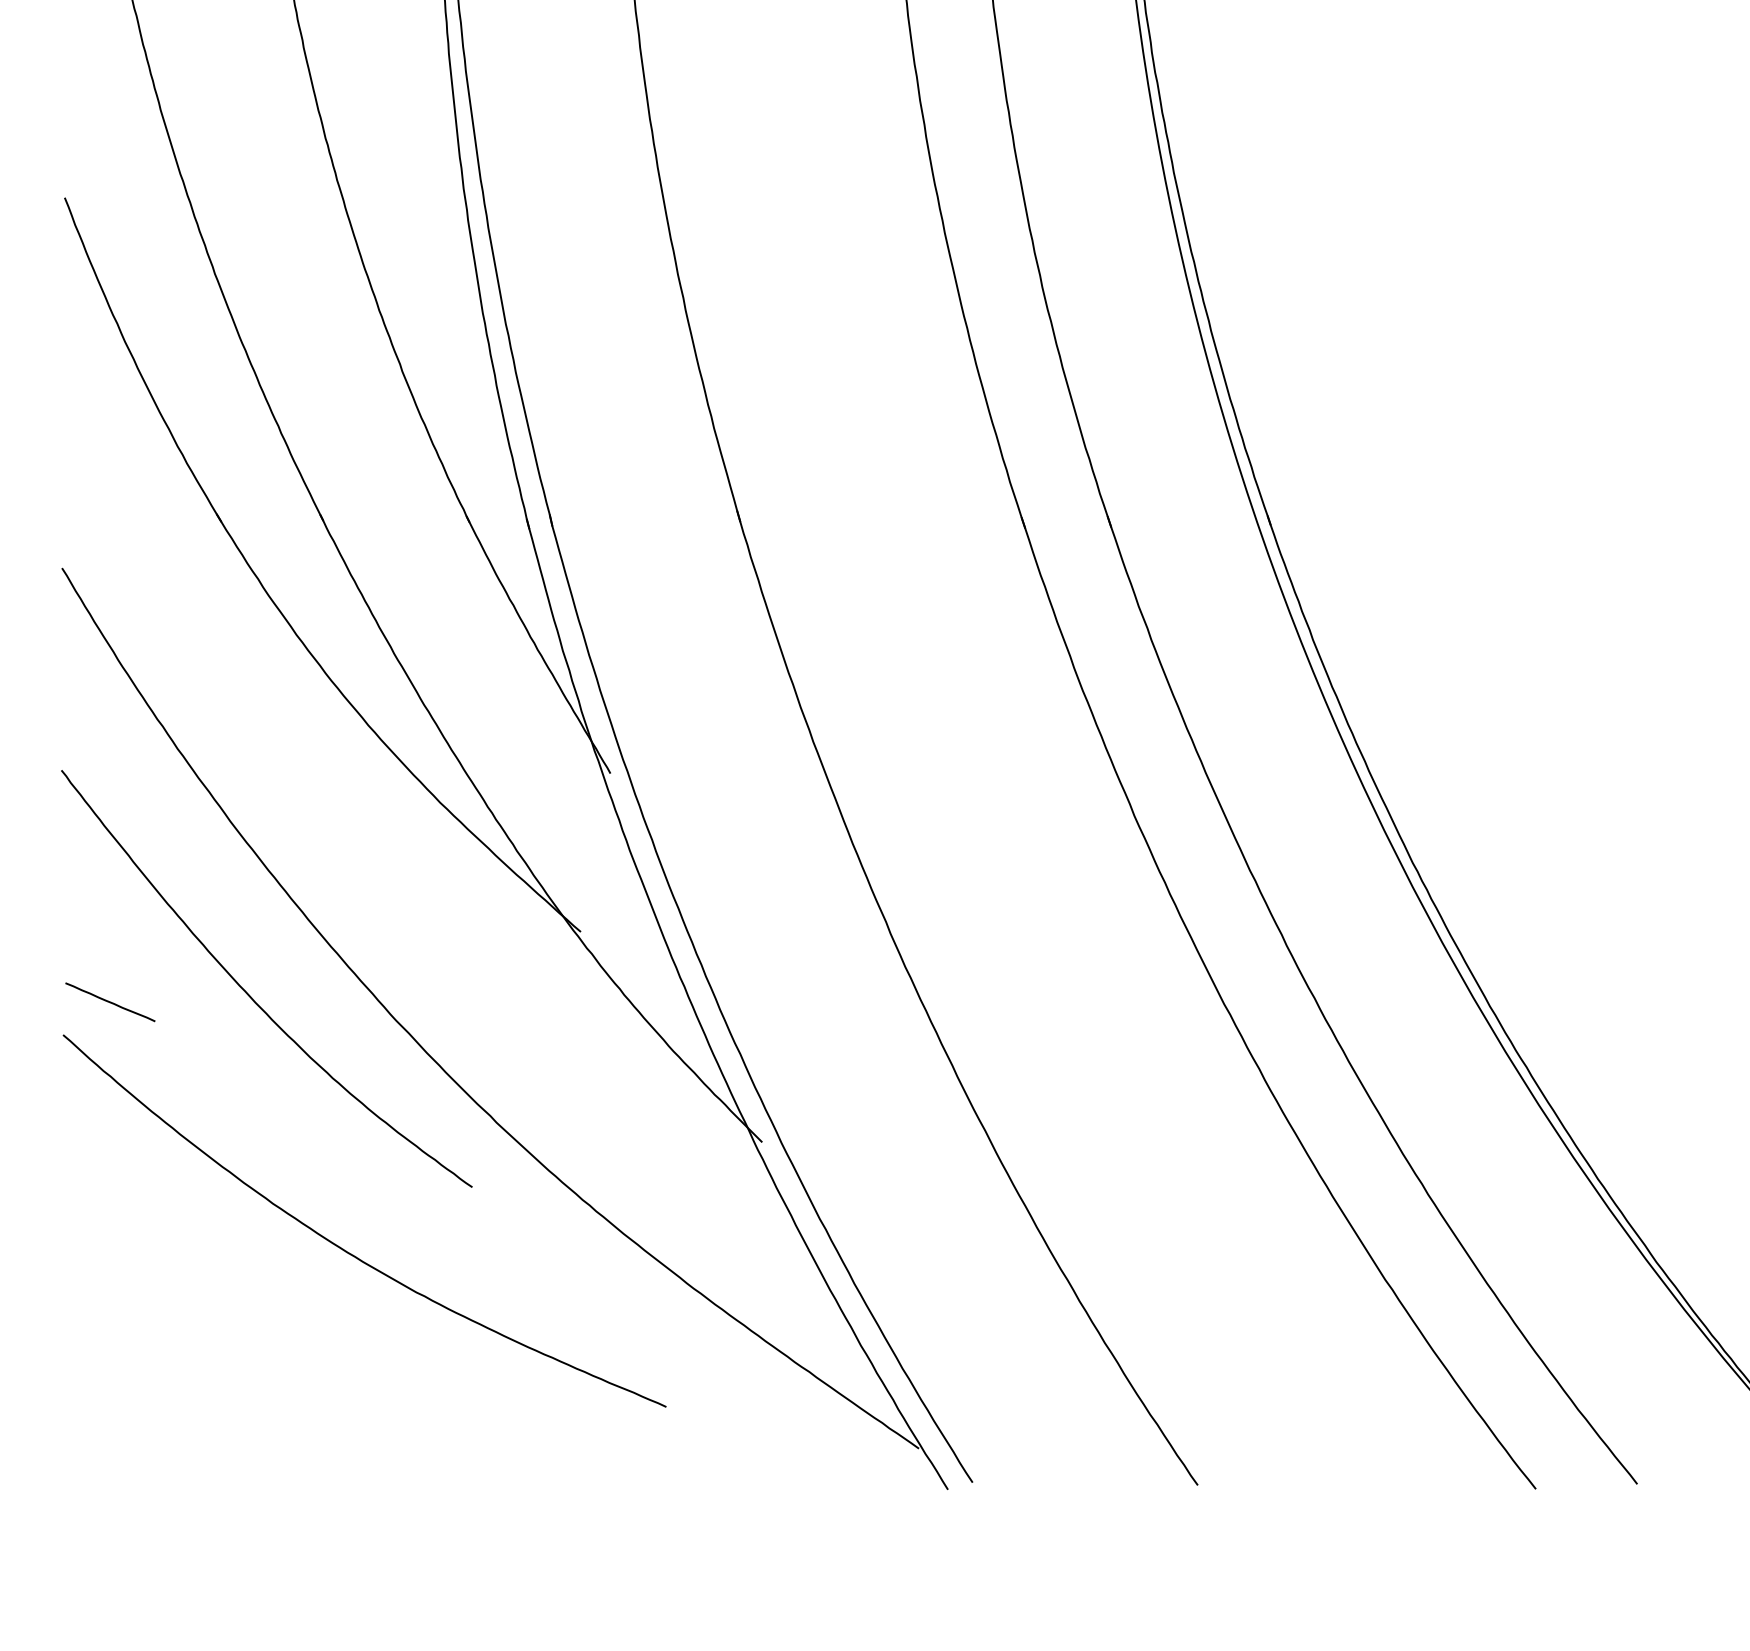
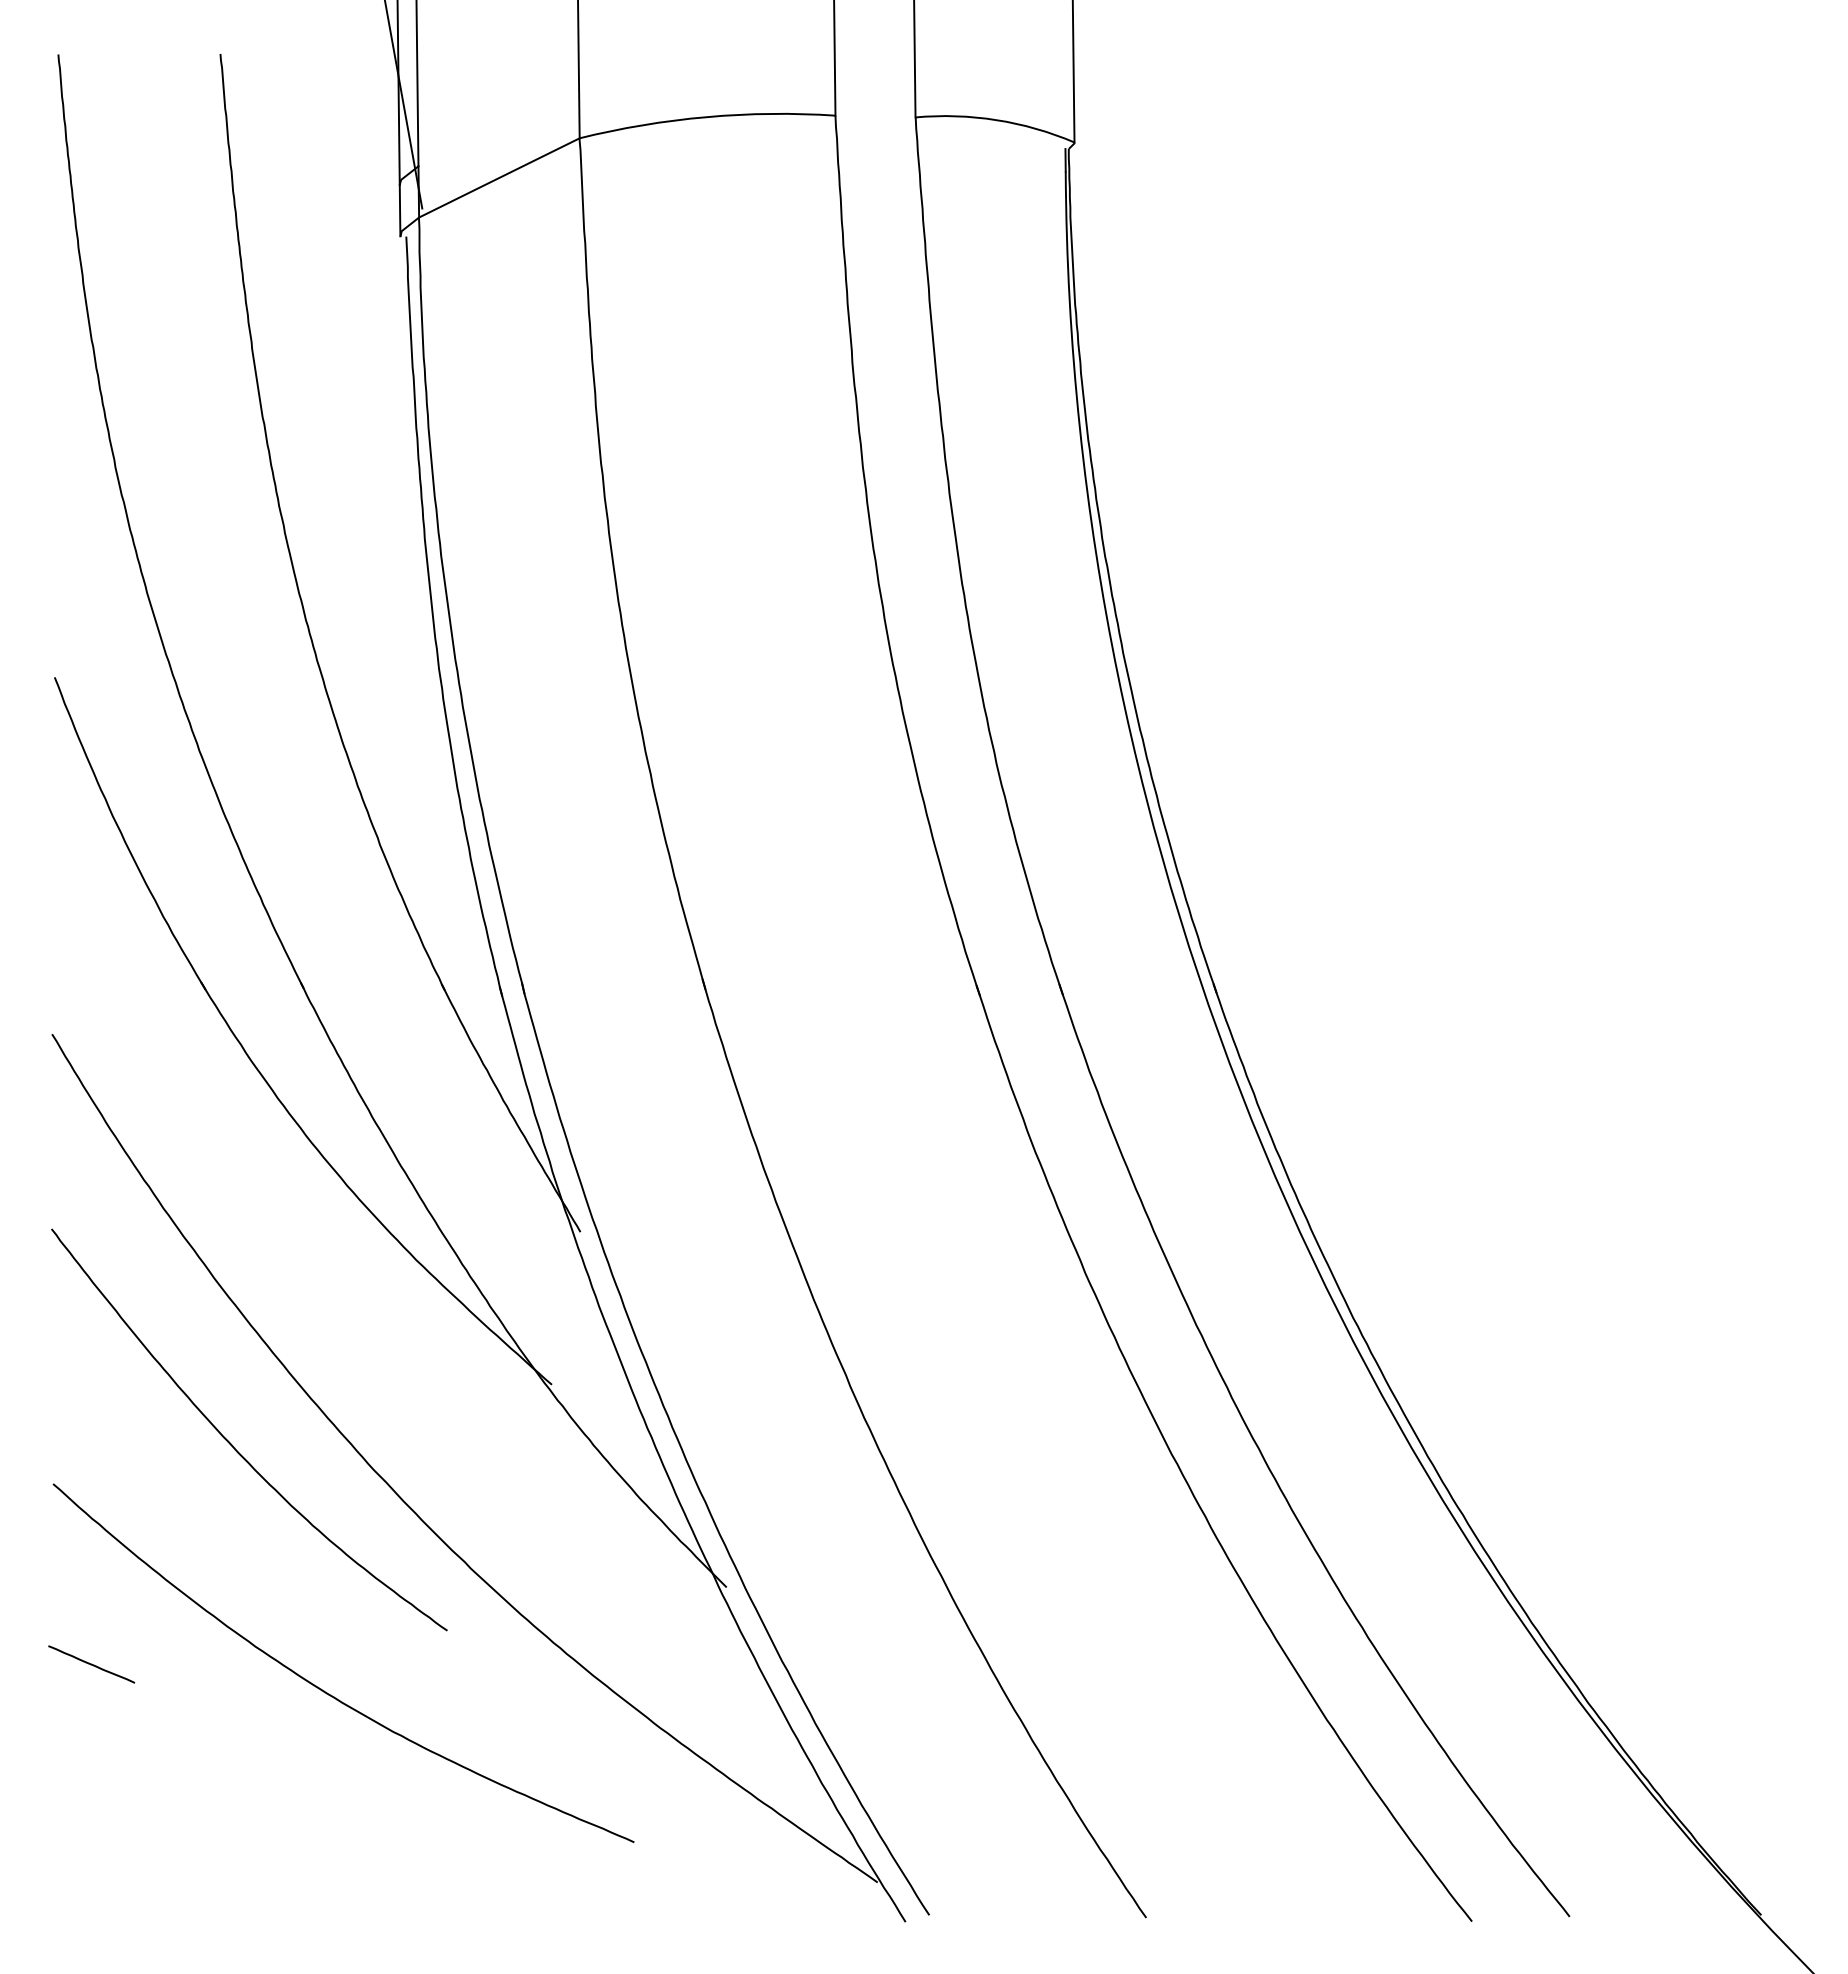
line: (110, 1002) -> (91, 1664), moved

